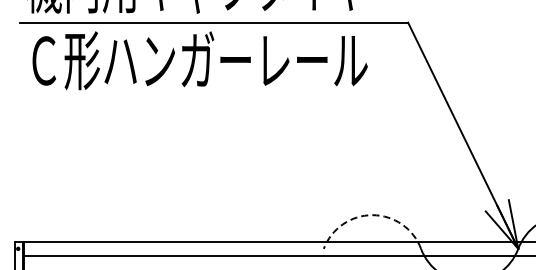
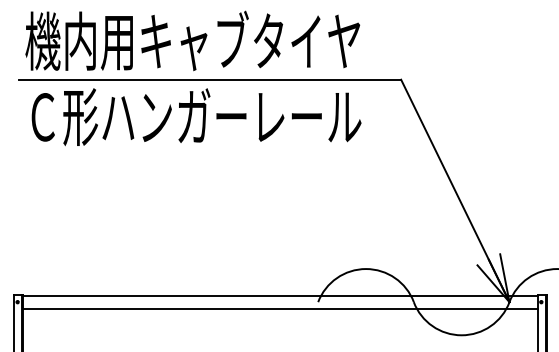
arc: (372, 215) -> (366, 269), dashed -> solid

